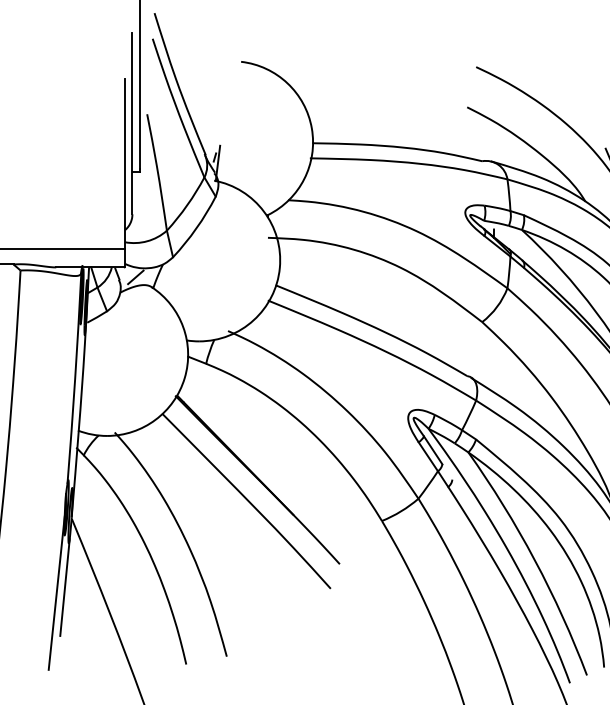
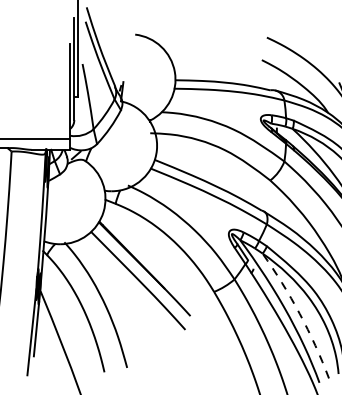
arc: (534, 559) -> (299, 313), solid -> dashed

